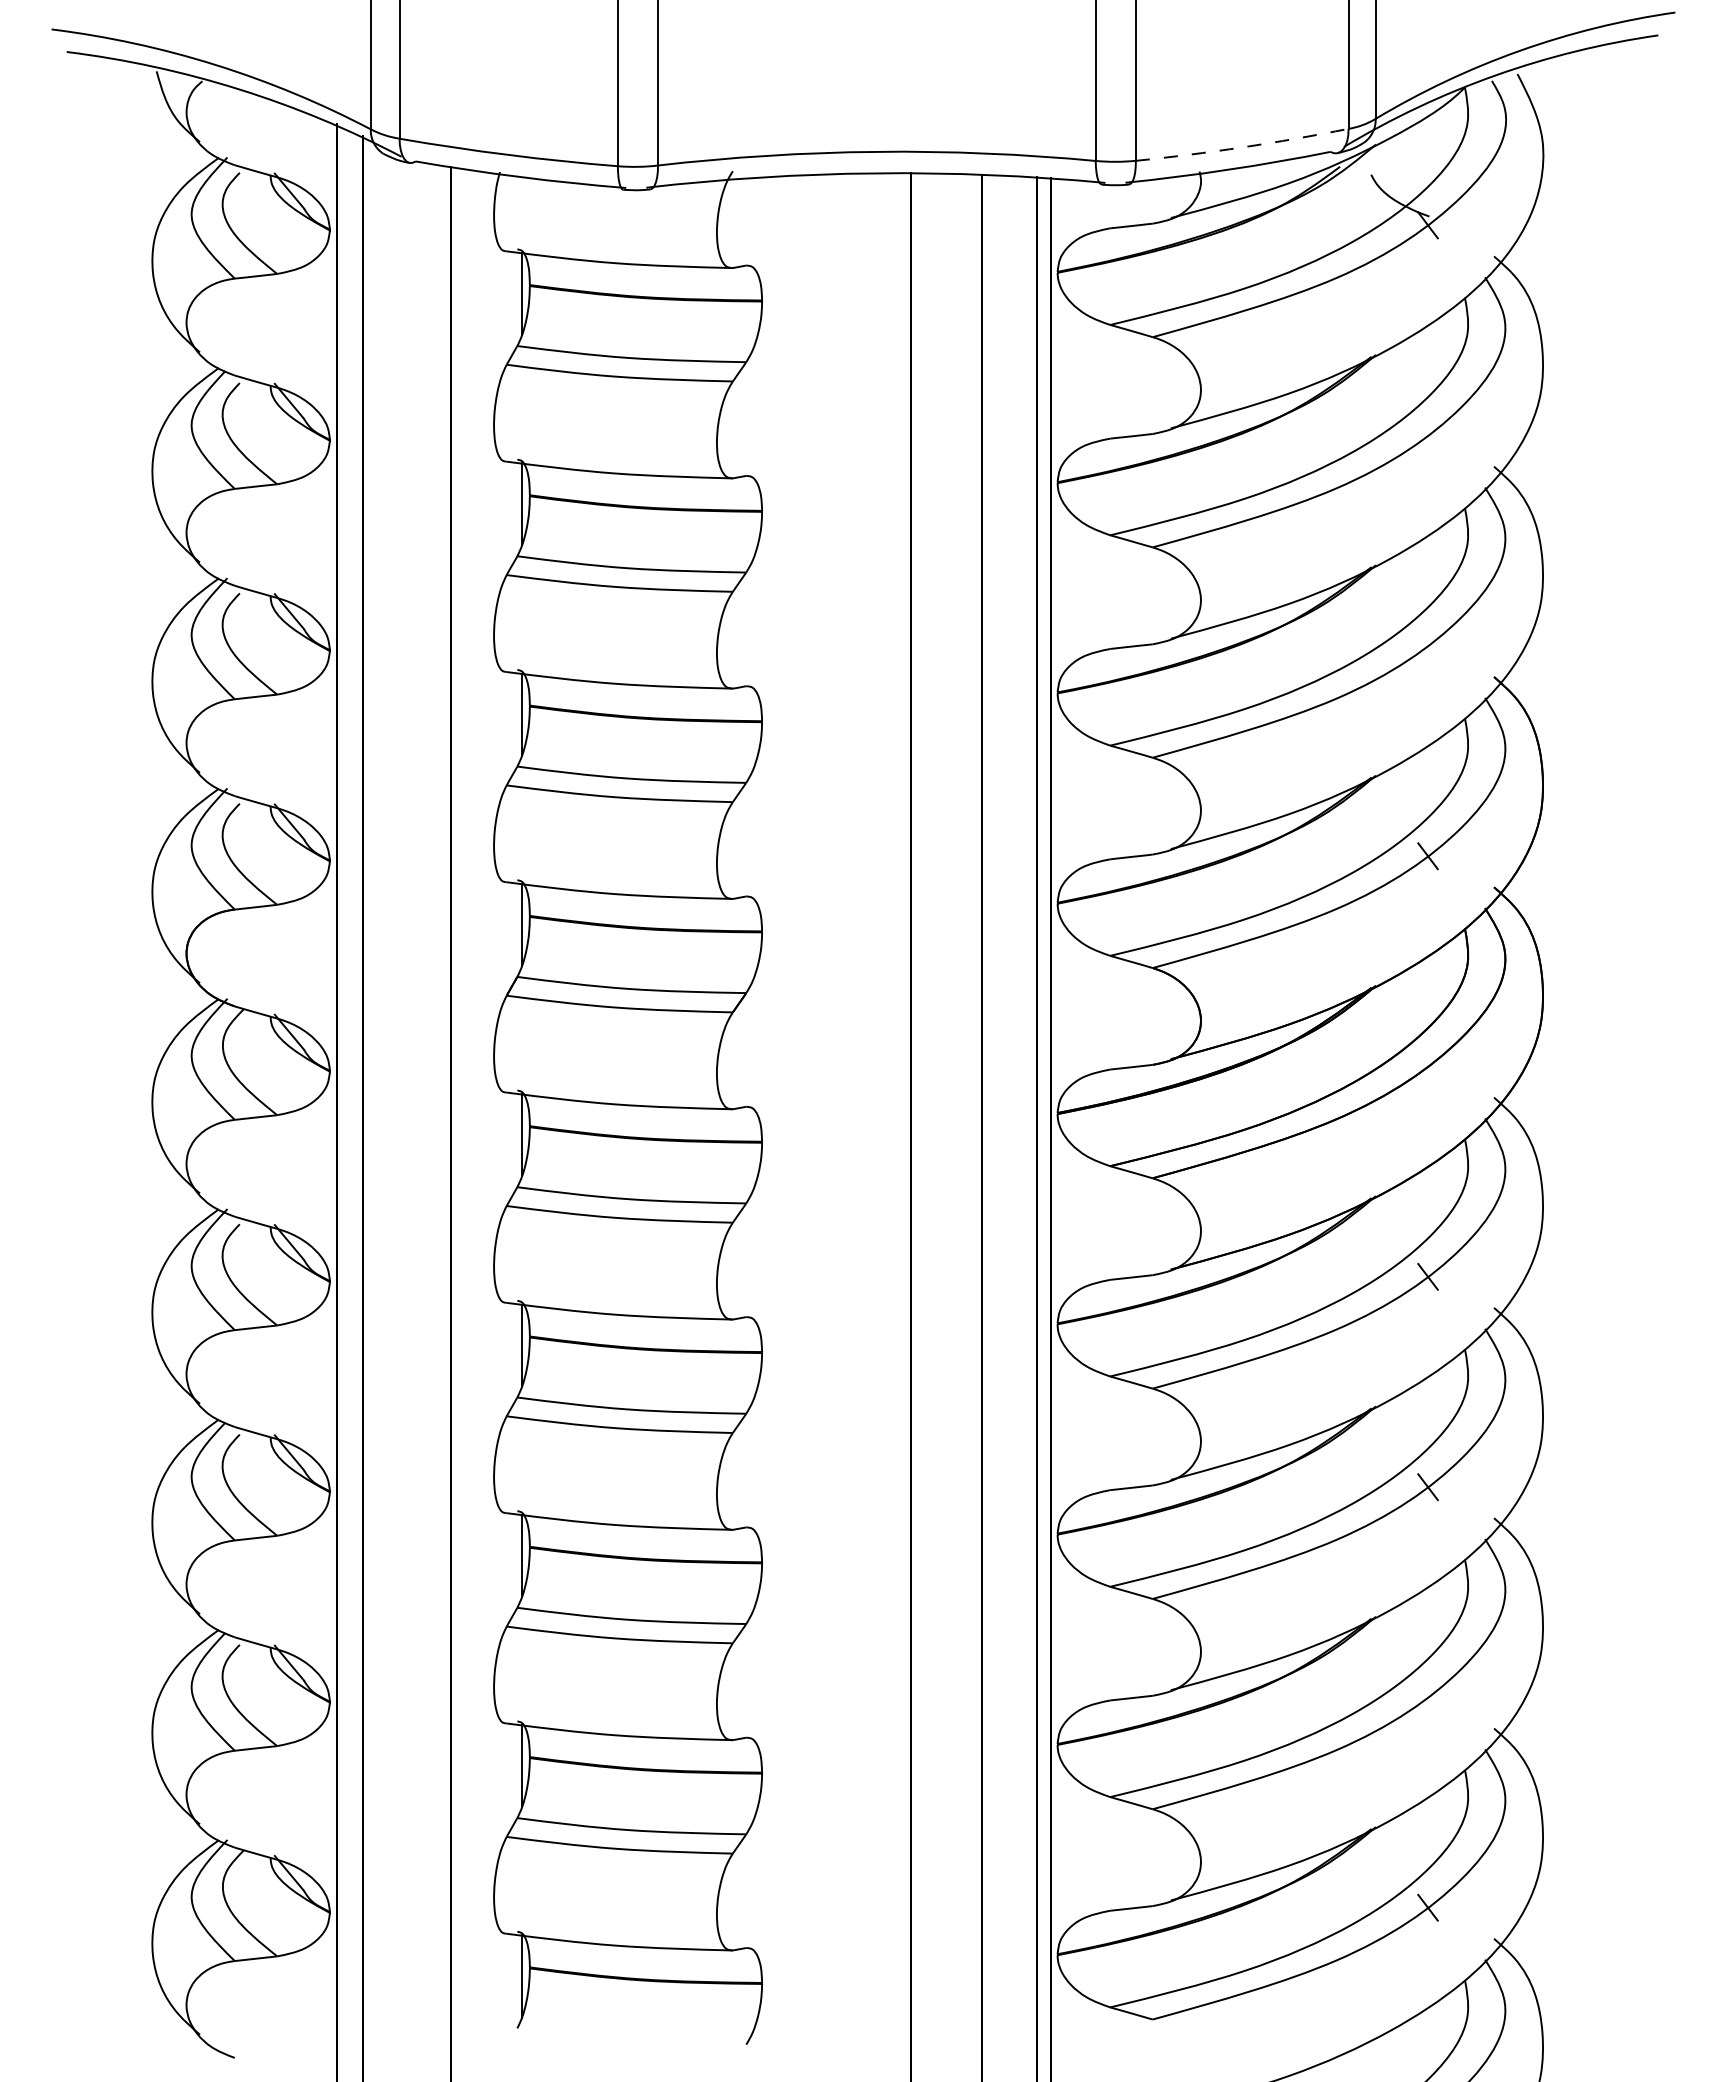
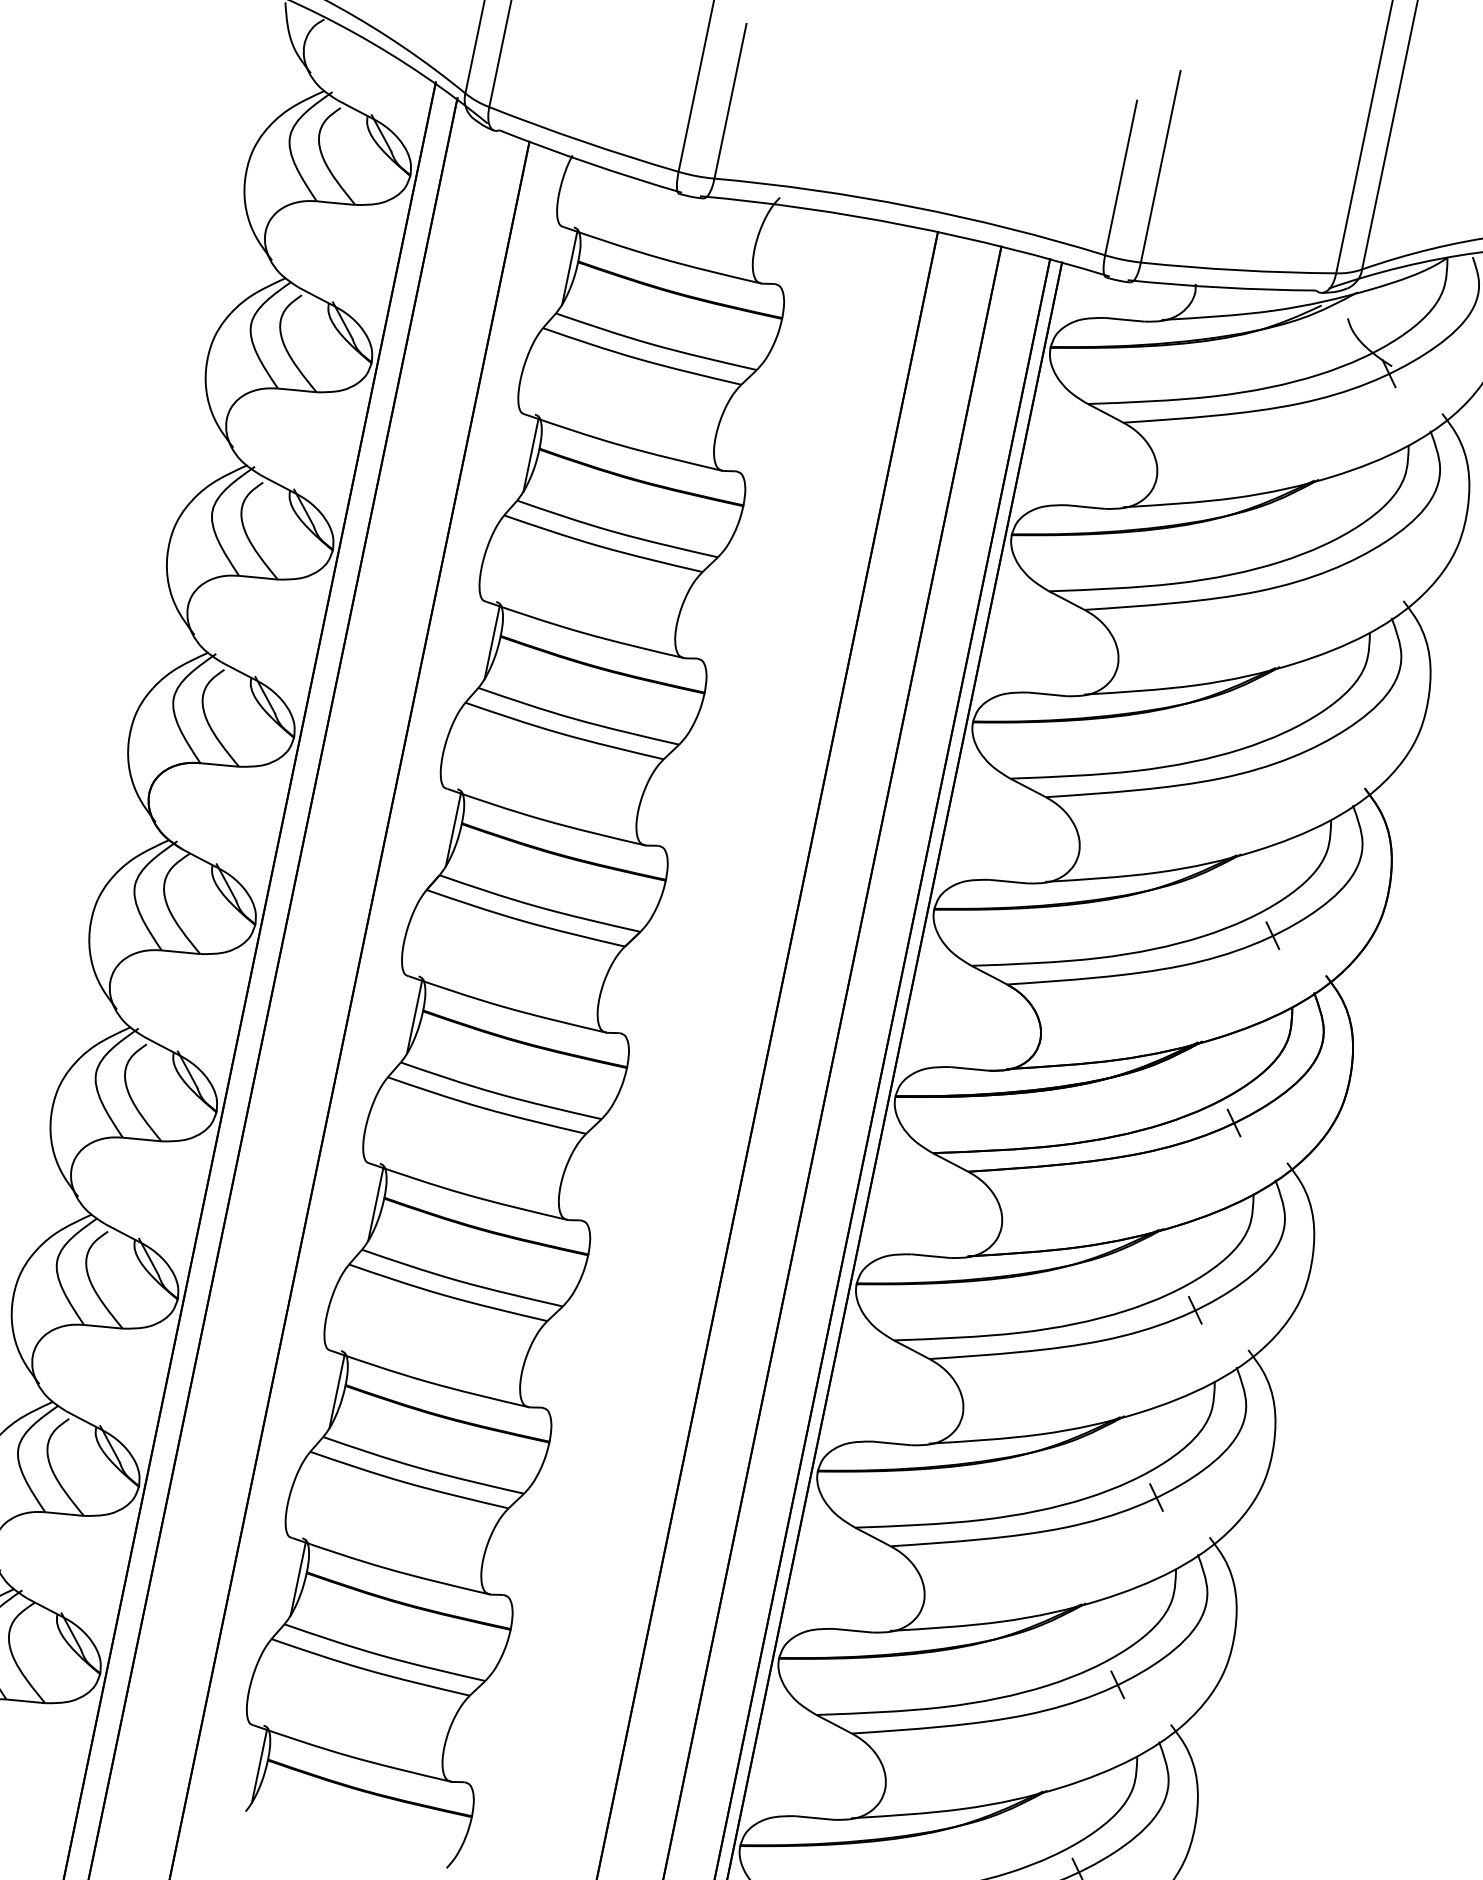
arc: (1242, 147) -> (1238, 270), dashed -> solid
line: (1427, 1066) -> (1233, 1122), added
line: (1427, 1697) -> (1117, 1684), added

